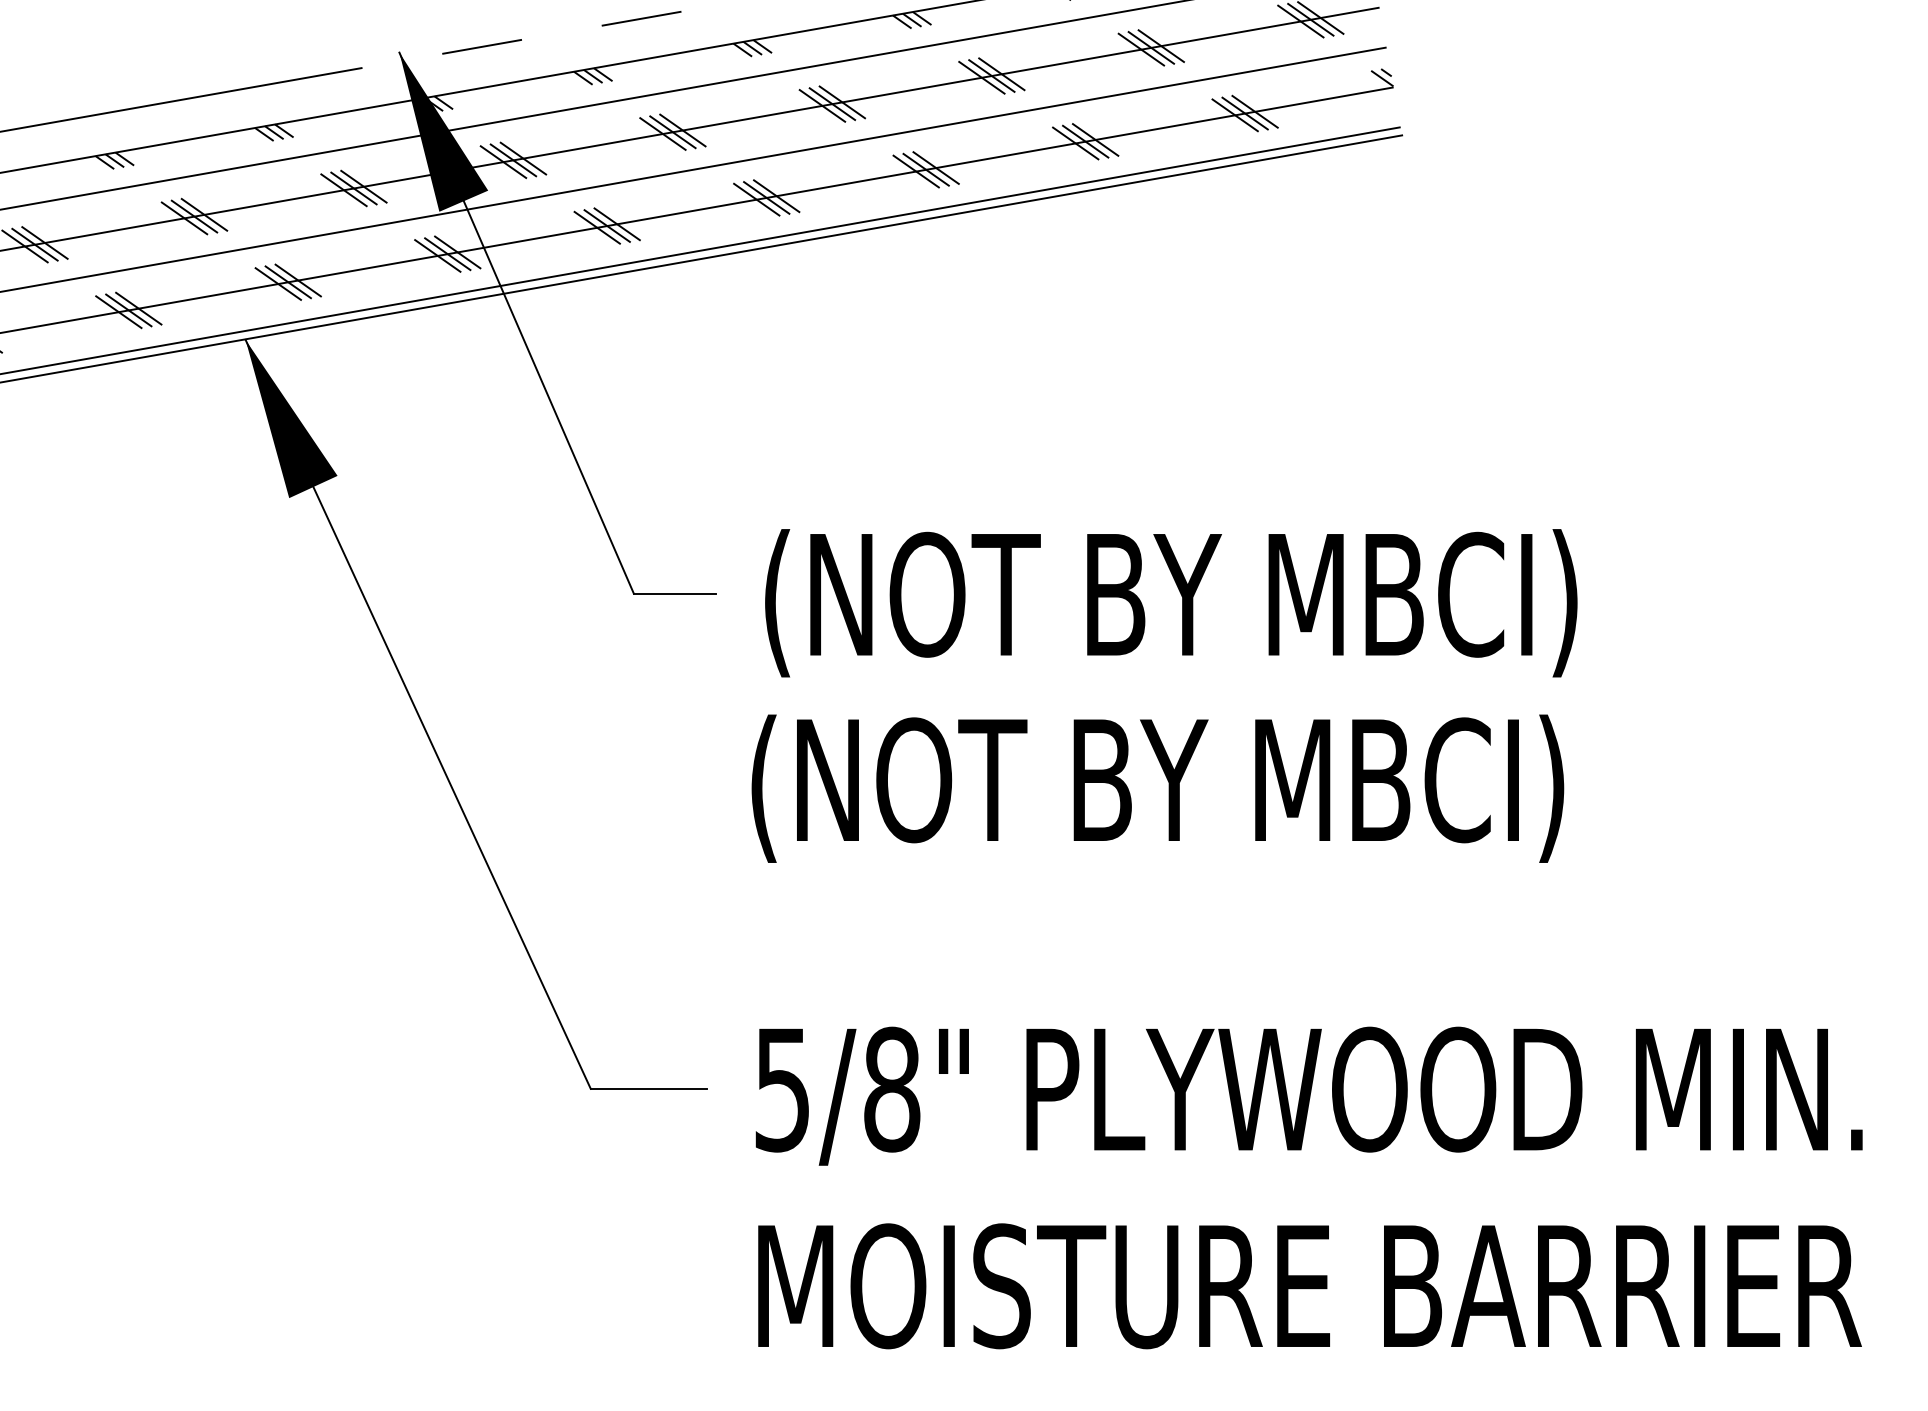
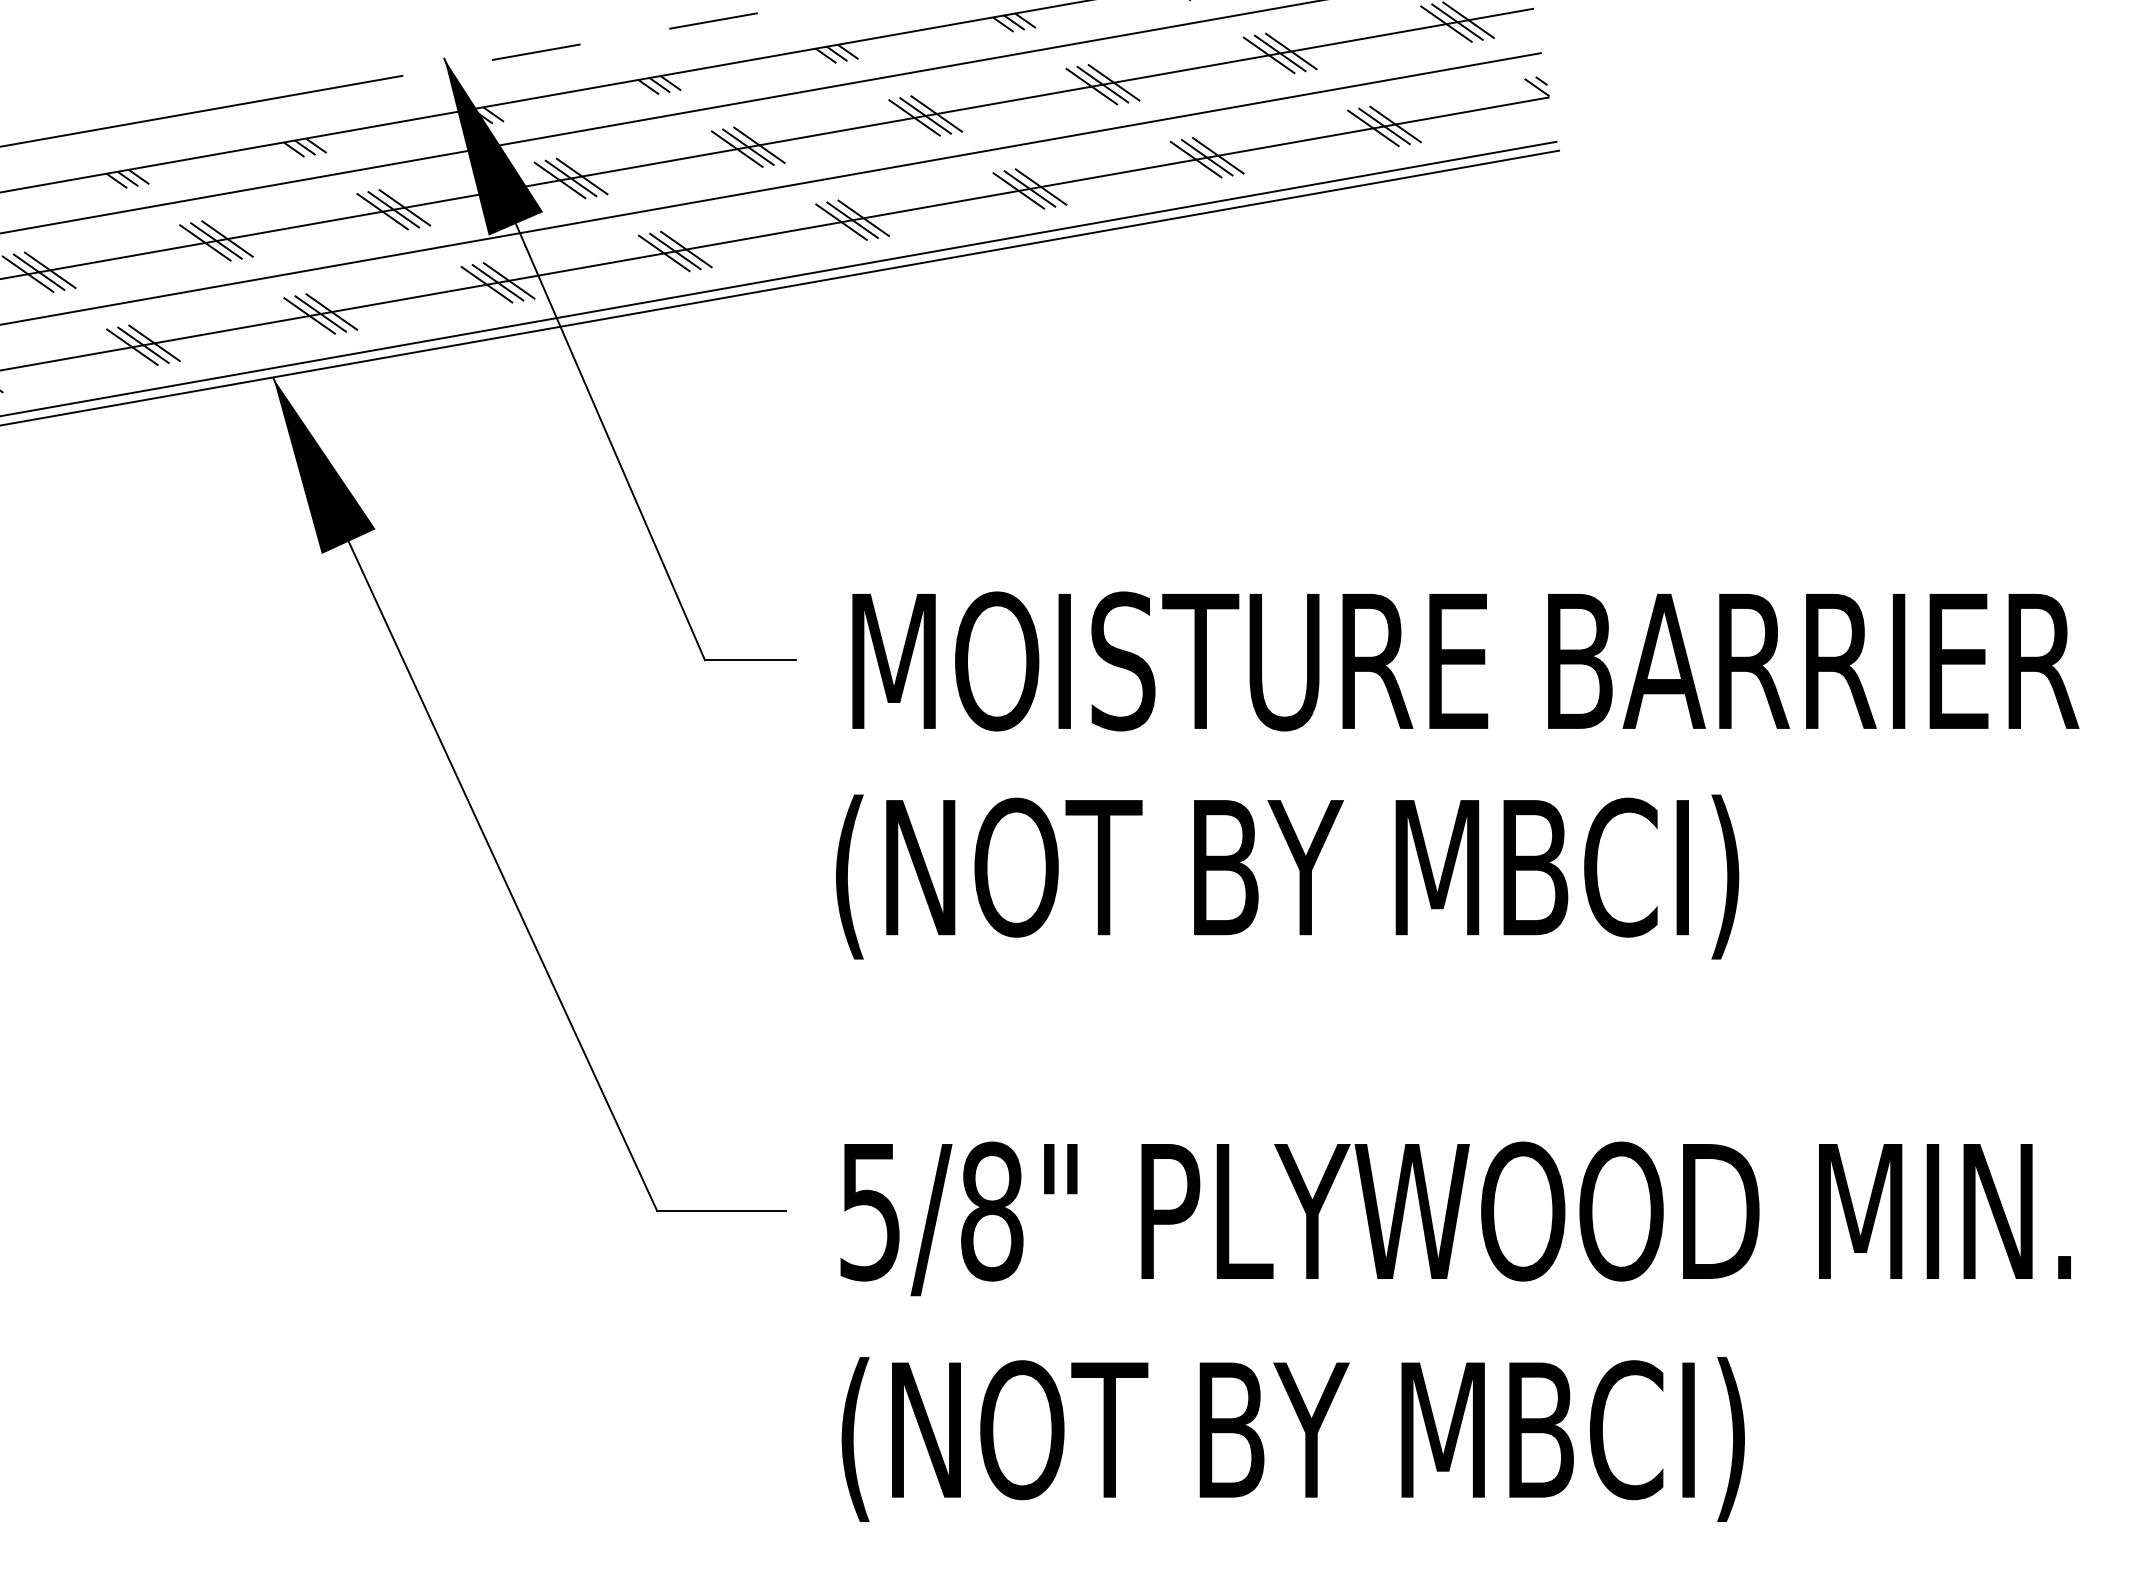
text: (1317, 602) -> (1464, 670), (NOT BY MBCI) -> MOISTURE BARRIER
text: (1308, 1294) -> (1455, 1439), MOISTURE BARRIER -> (NOT BY MBCI)

